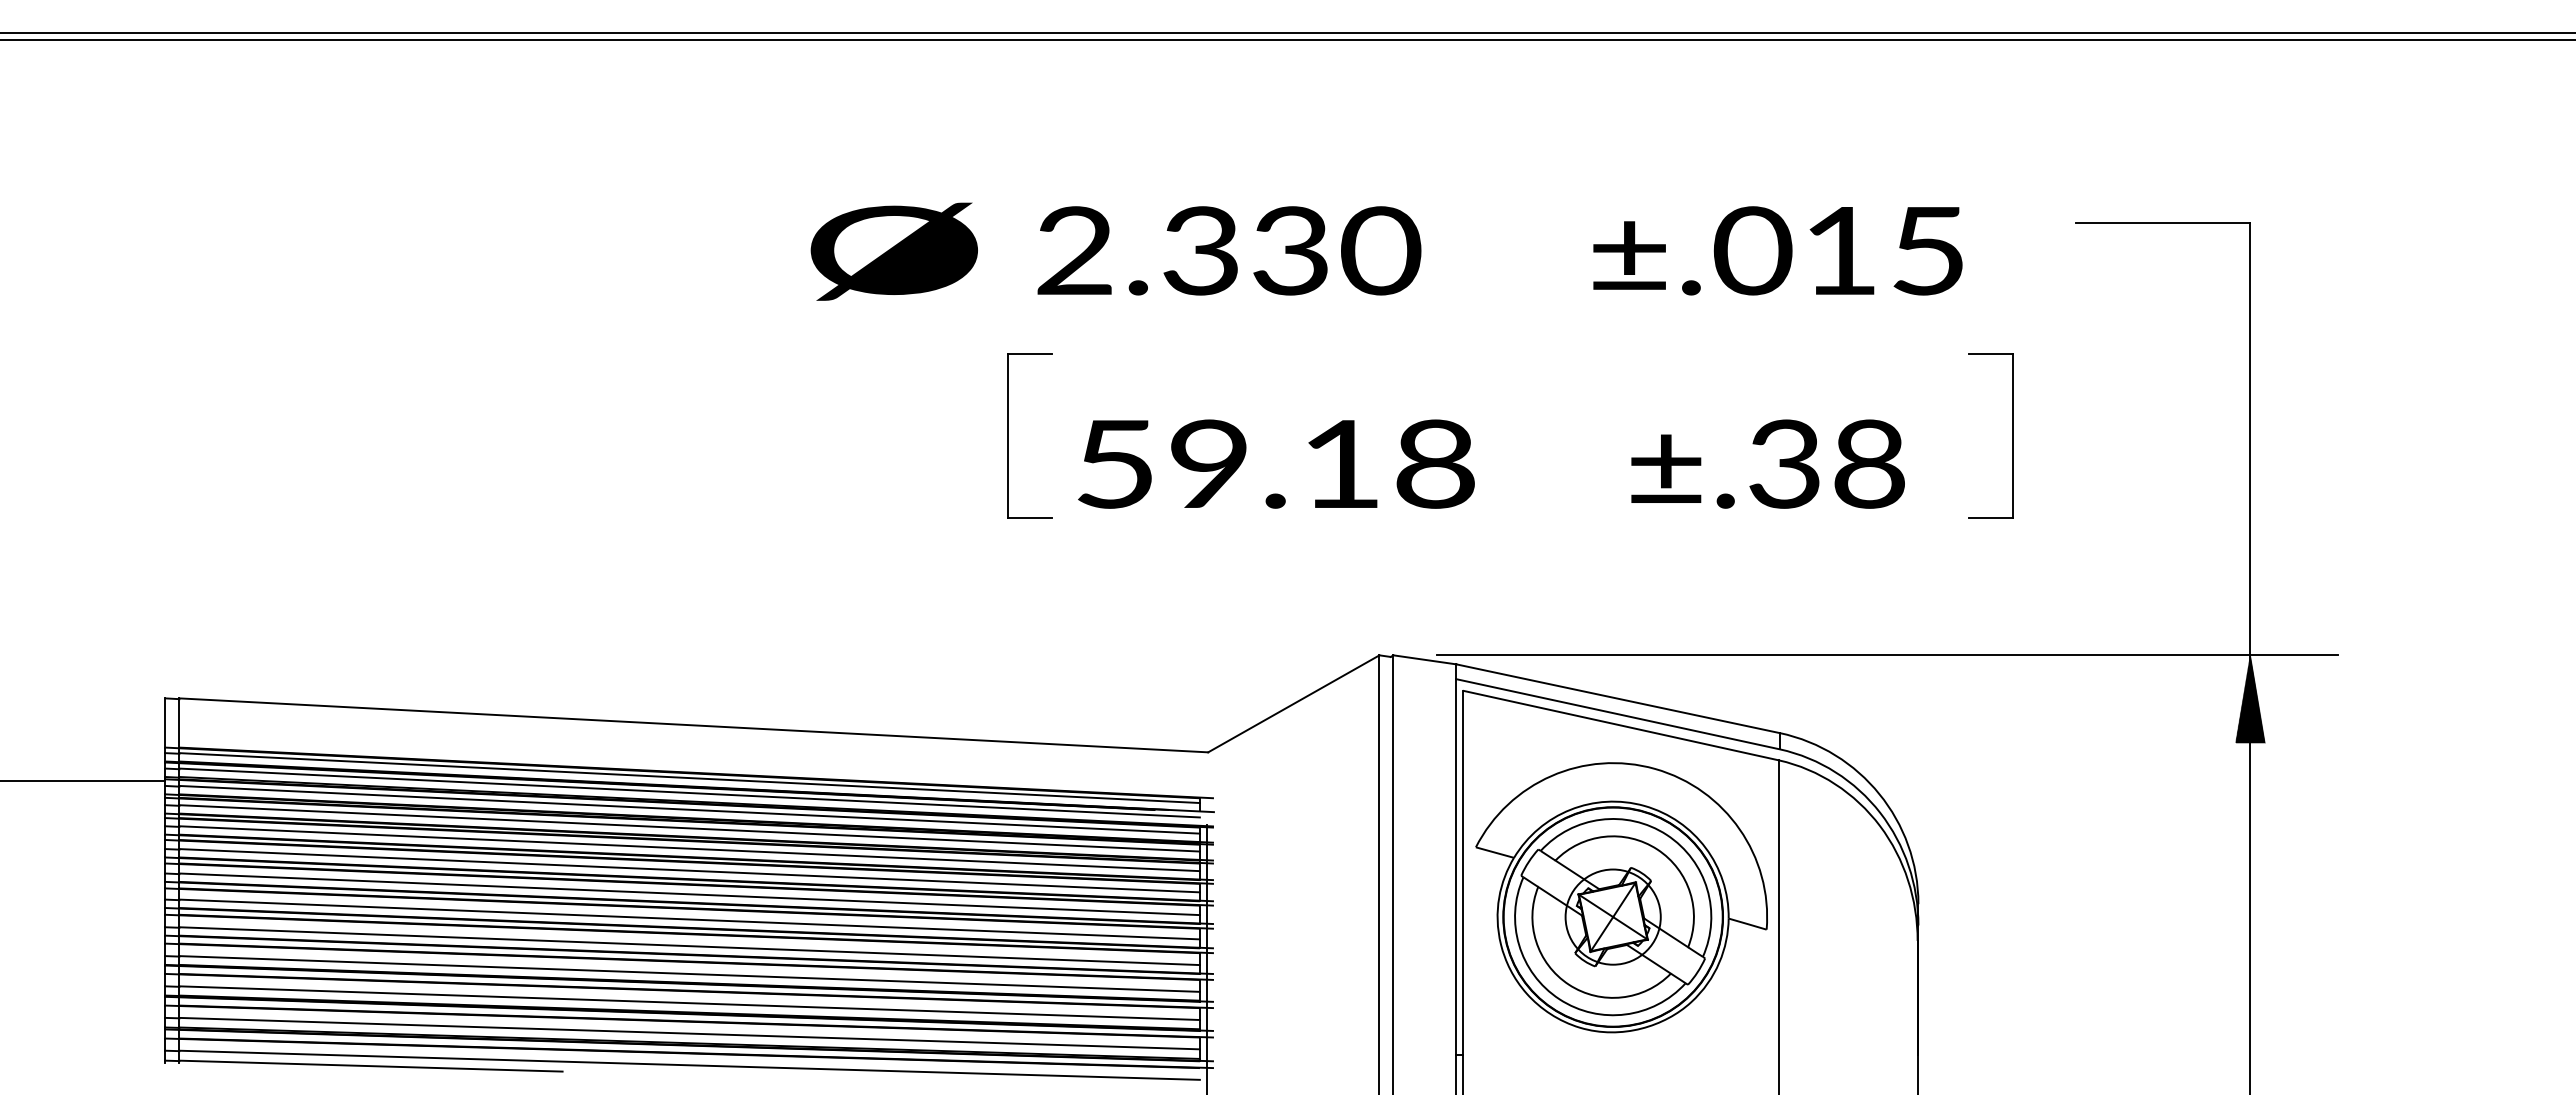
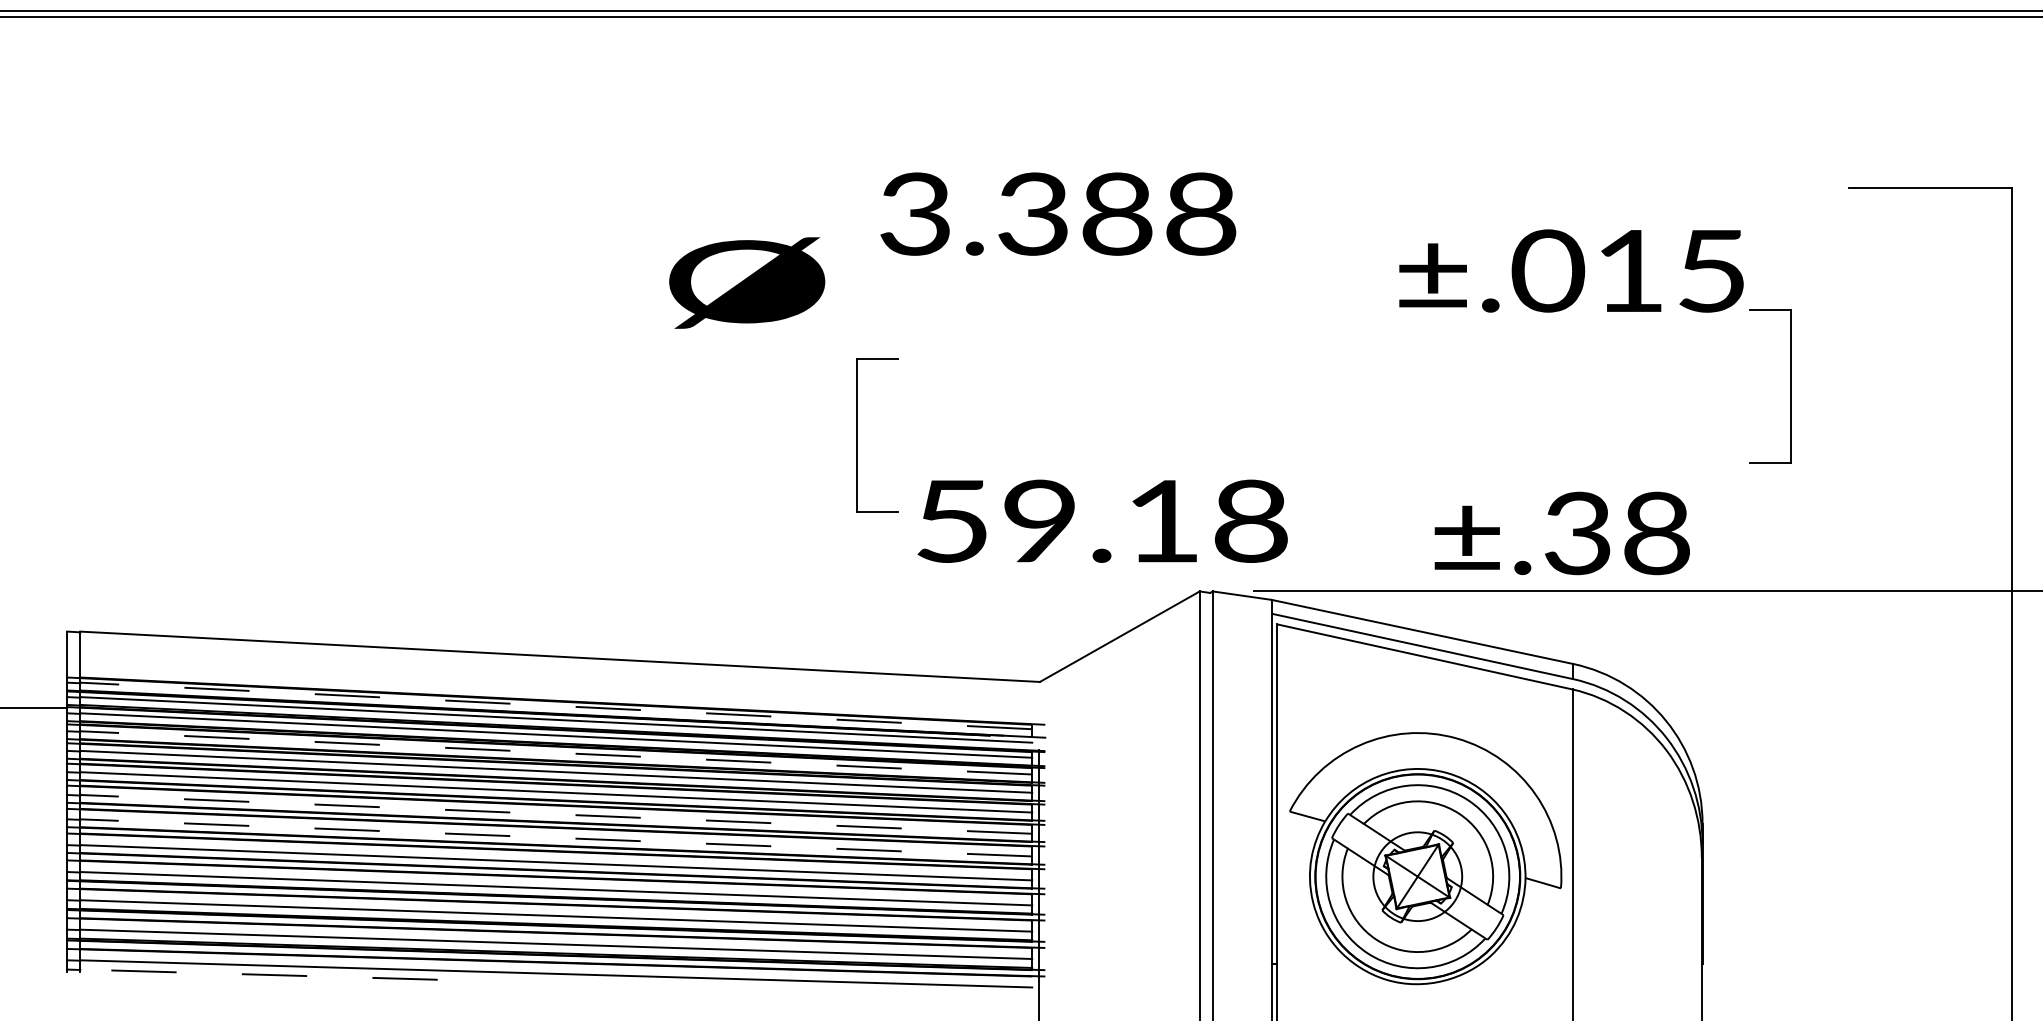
text: (1229, 250) -> (1059, 213), 2.330 -> 3.388
text: (1777, 250) -> (1571, 270), moved
text: (893, 251) -> (746, 282), moved
part: (1008, 435) -> (857, 434), moved
text: (1276, 463) -> (1102, 520), moved
text: (1767, 463) -> (1561, 532), moved
hatch: (2250, 698) -> (2012, 631), removed
line: (689, 778) -> (556, 706), solid -> dashed
line: (689, 828) -> (556, 752), solid -> dashed
line: (689, 894) -> (556, 814), solid -> dashed
part: (1621, 897) -> (1425, 858), moved
line: (689, 919) -> (556, 837), solid -> dashed
line: (371, 1066) -> (259, 975), solid -> dashed

